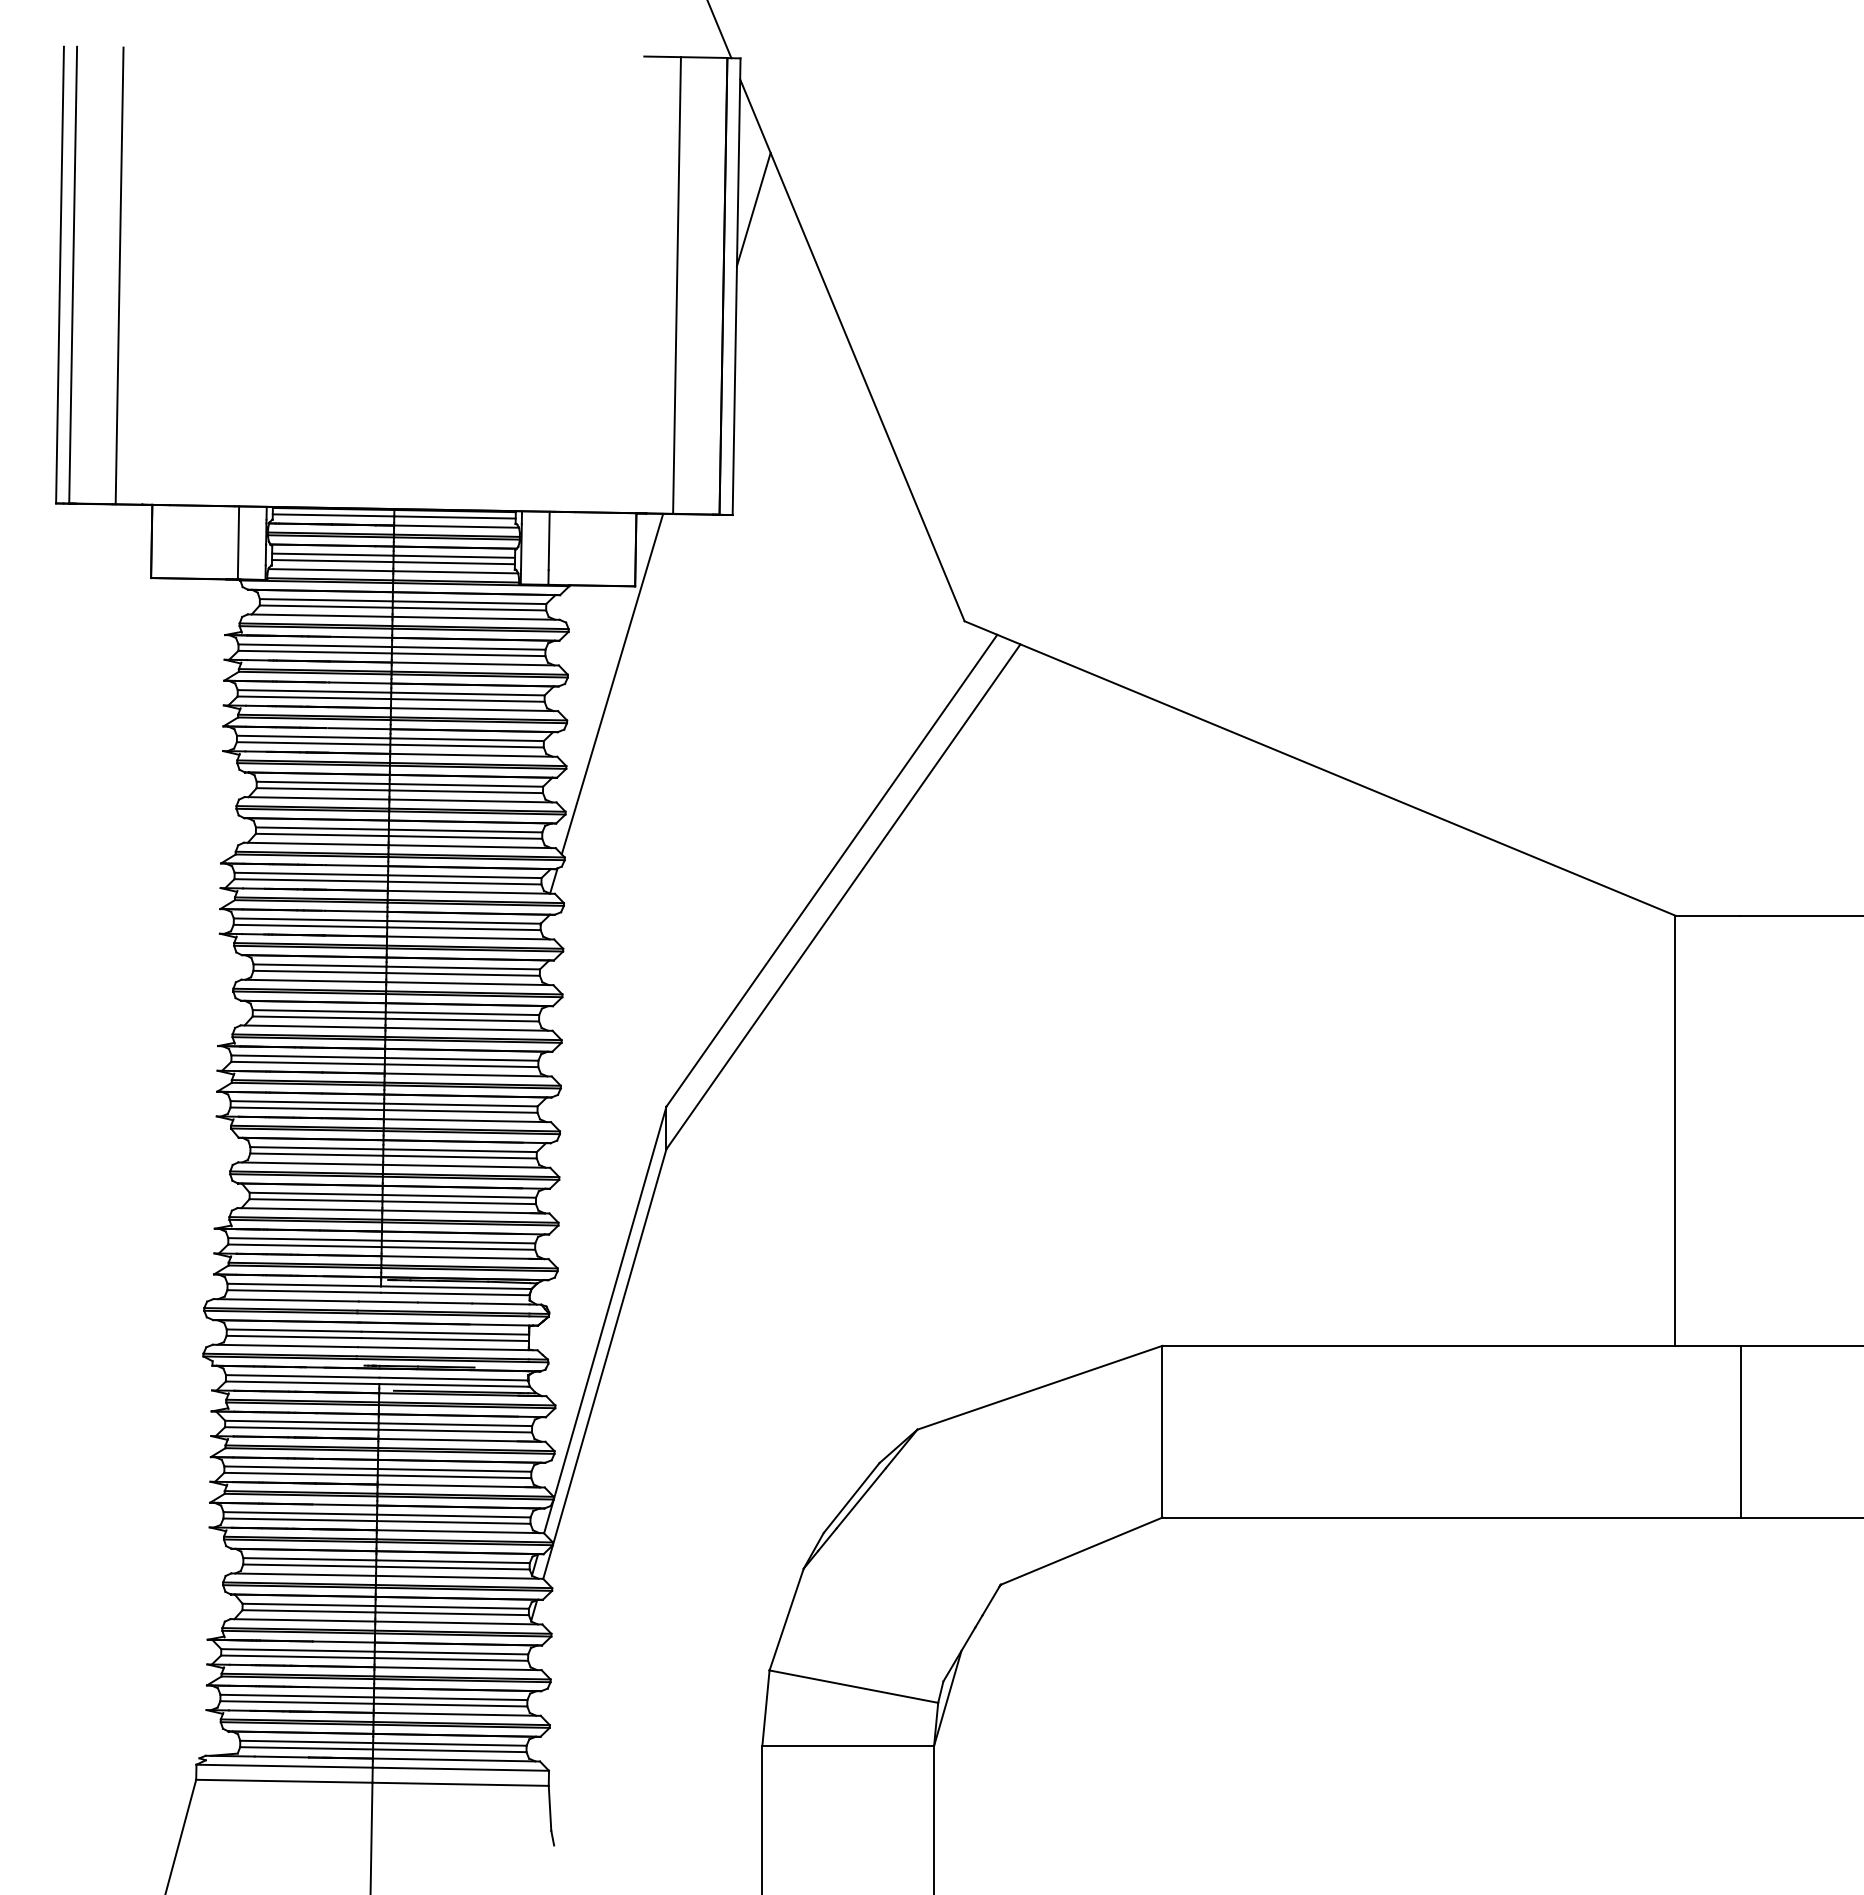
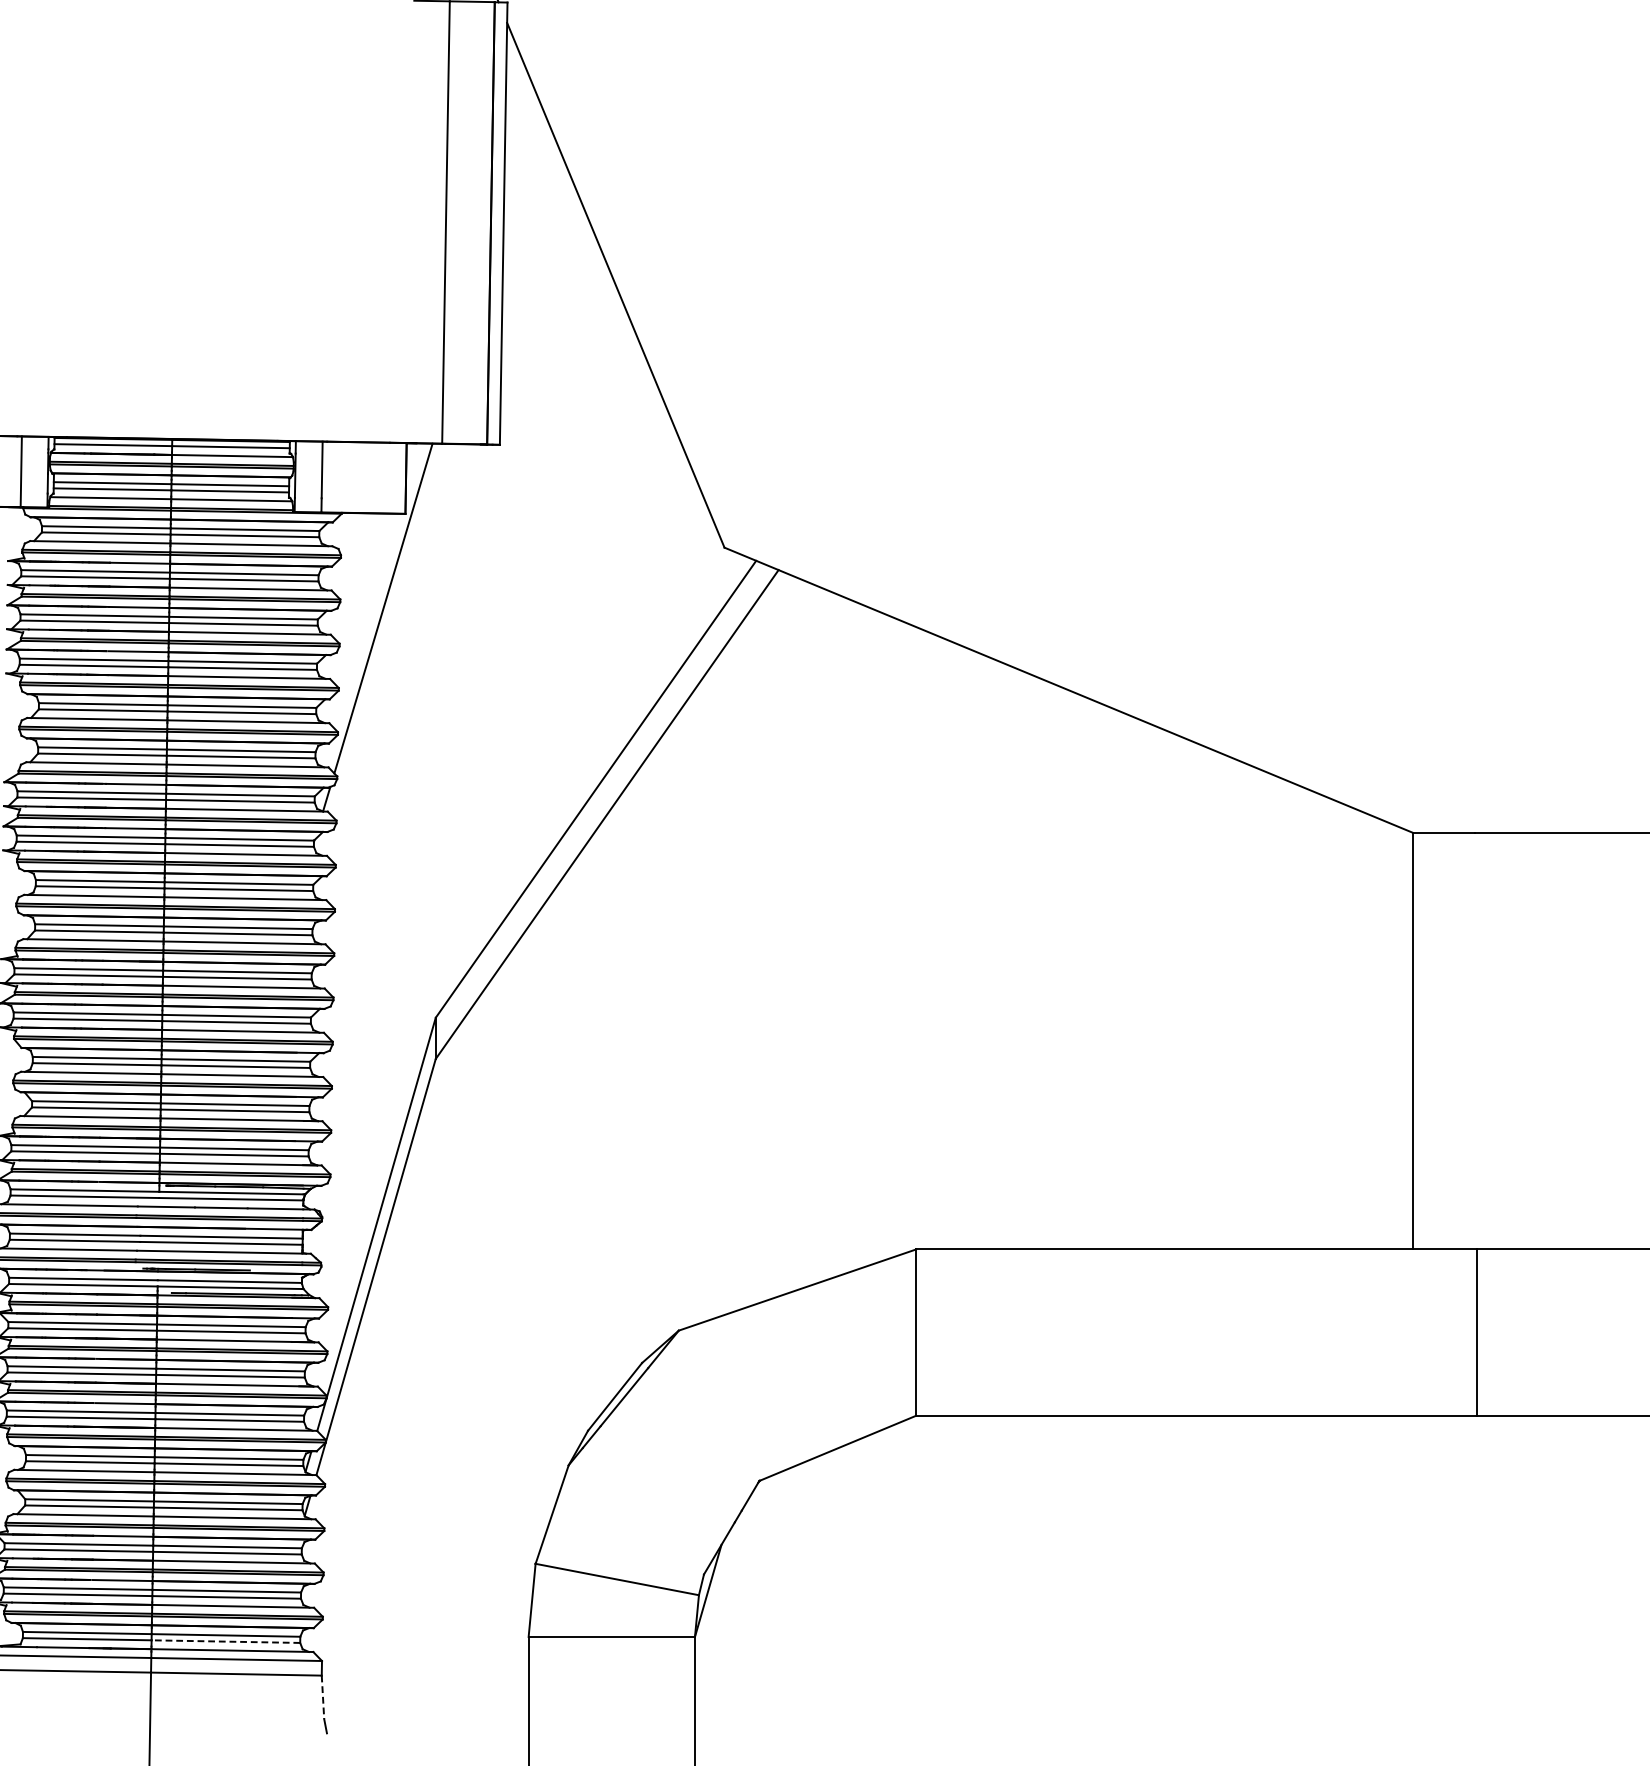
line: (753, 209) -> (520, 148), removed
line: (449, 1750) -> (225, 1641), solid -> dashed
line: (550, 1808) -> (323, 1697), solid -> dashed

